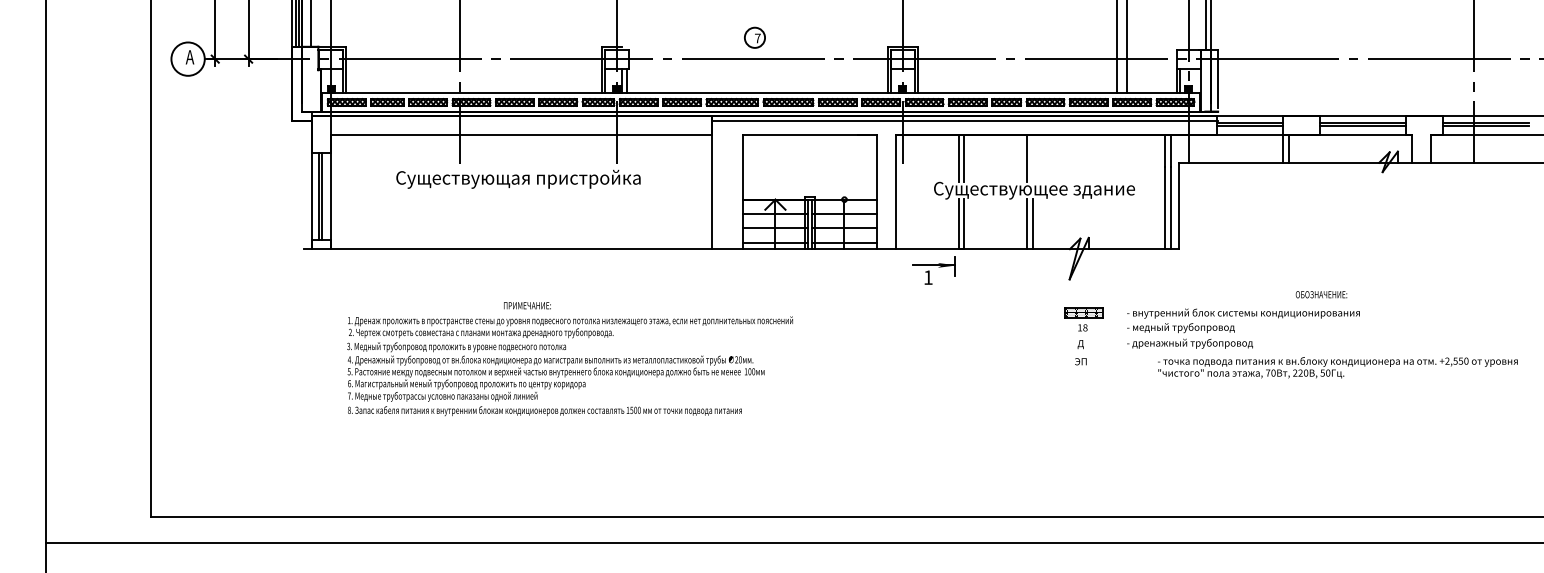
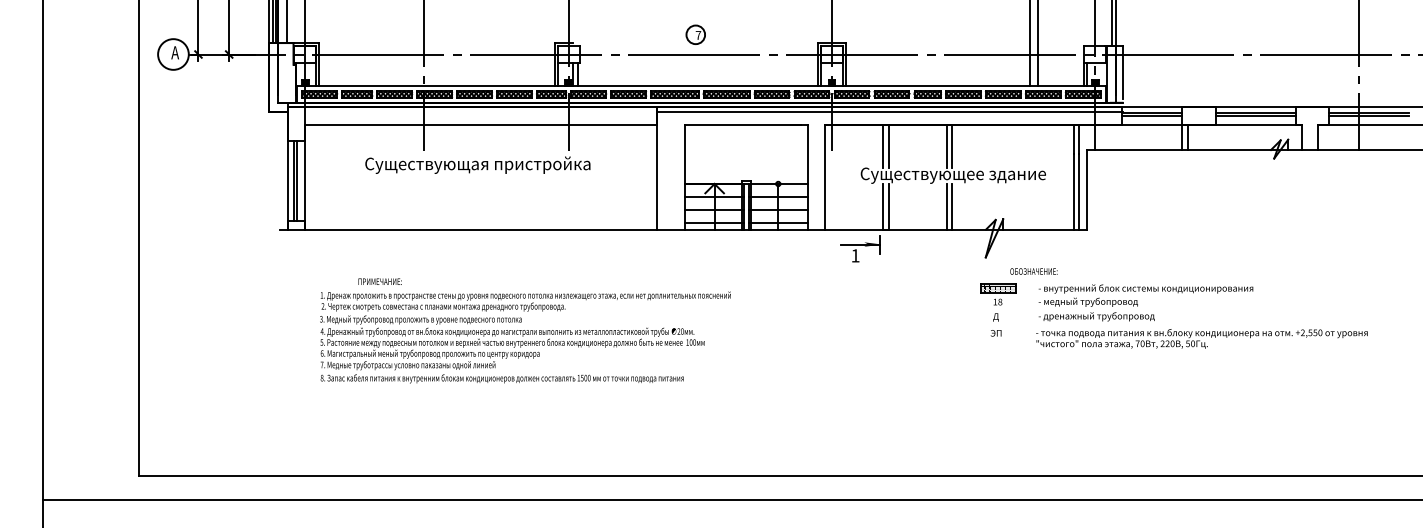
line: (1032, 157) -> (951, 145), added
text: (1321, 294) -> (1033, 271), moved
text: (526, 305) -> (379, 281), moved
text: (1337, 367) -> (1201, 338), moved

